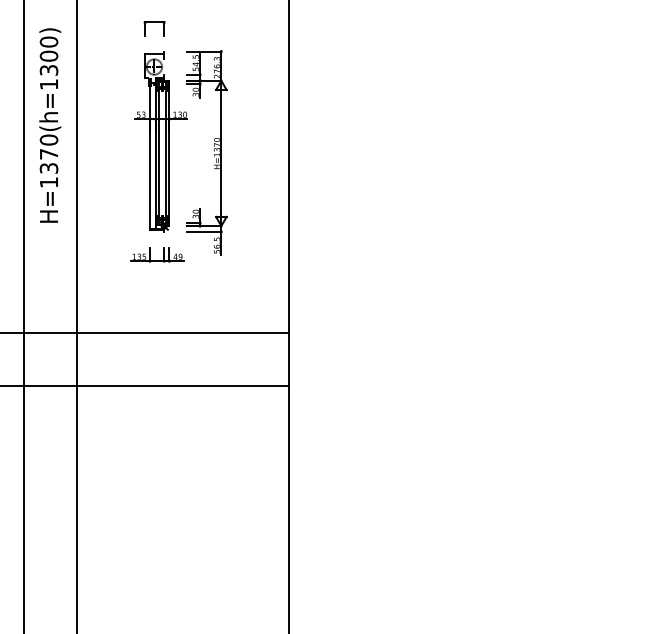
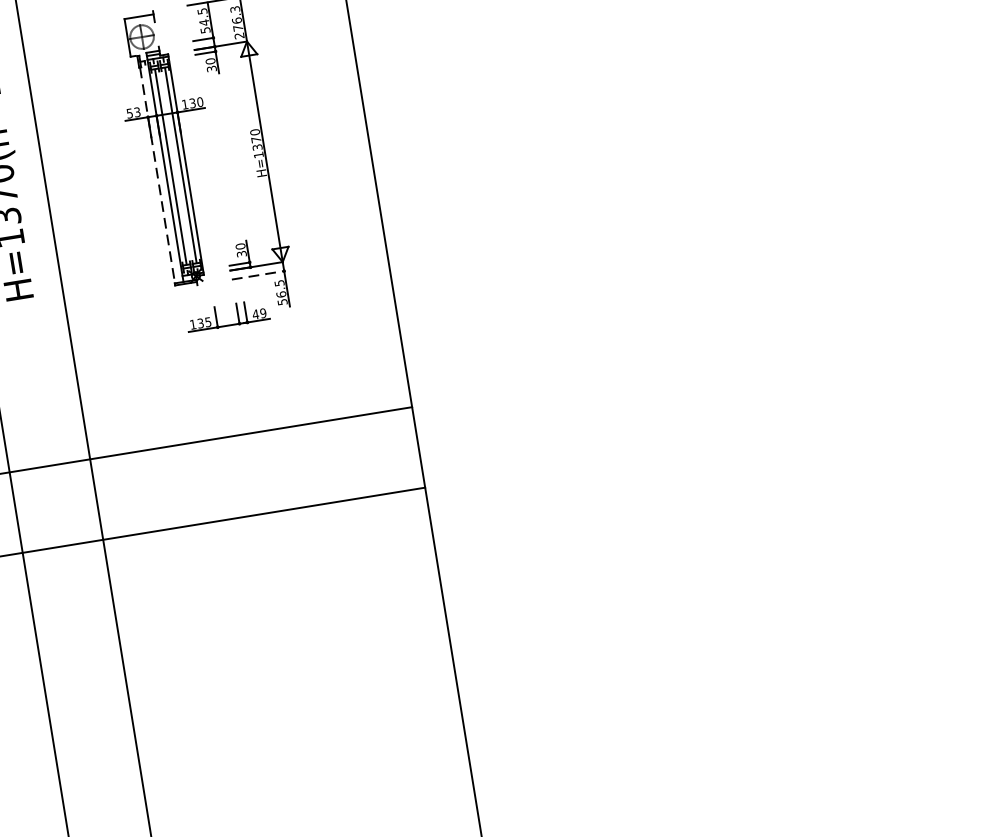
line: (150, 157) -> (158, 175), solid -> dashed
line: (204, 232) -> (258, 276), solid -> dashed
part: (157, 254) -> (227, 315), moved

